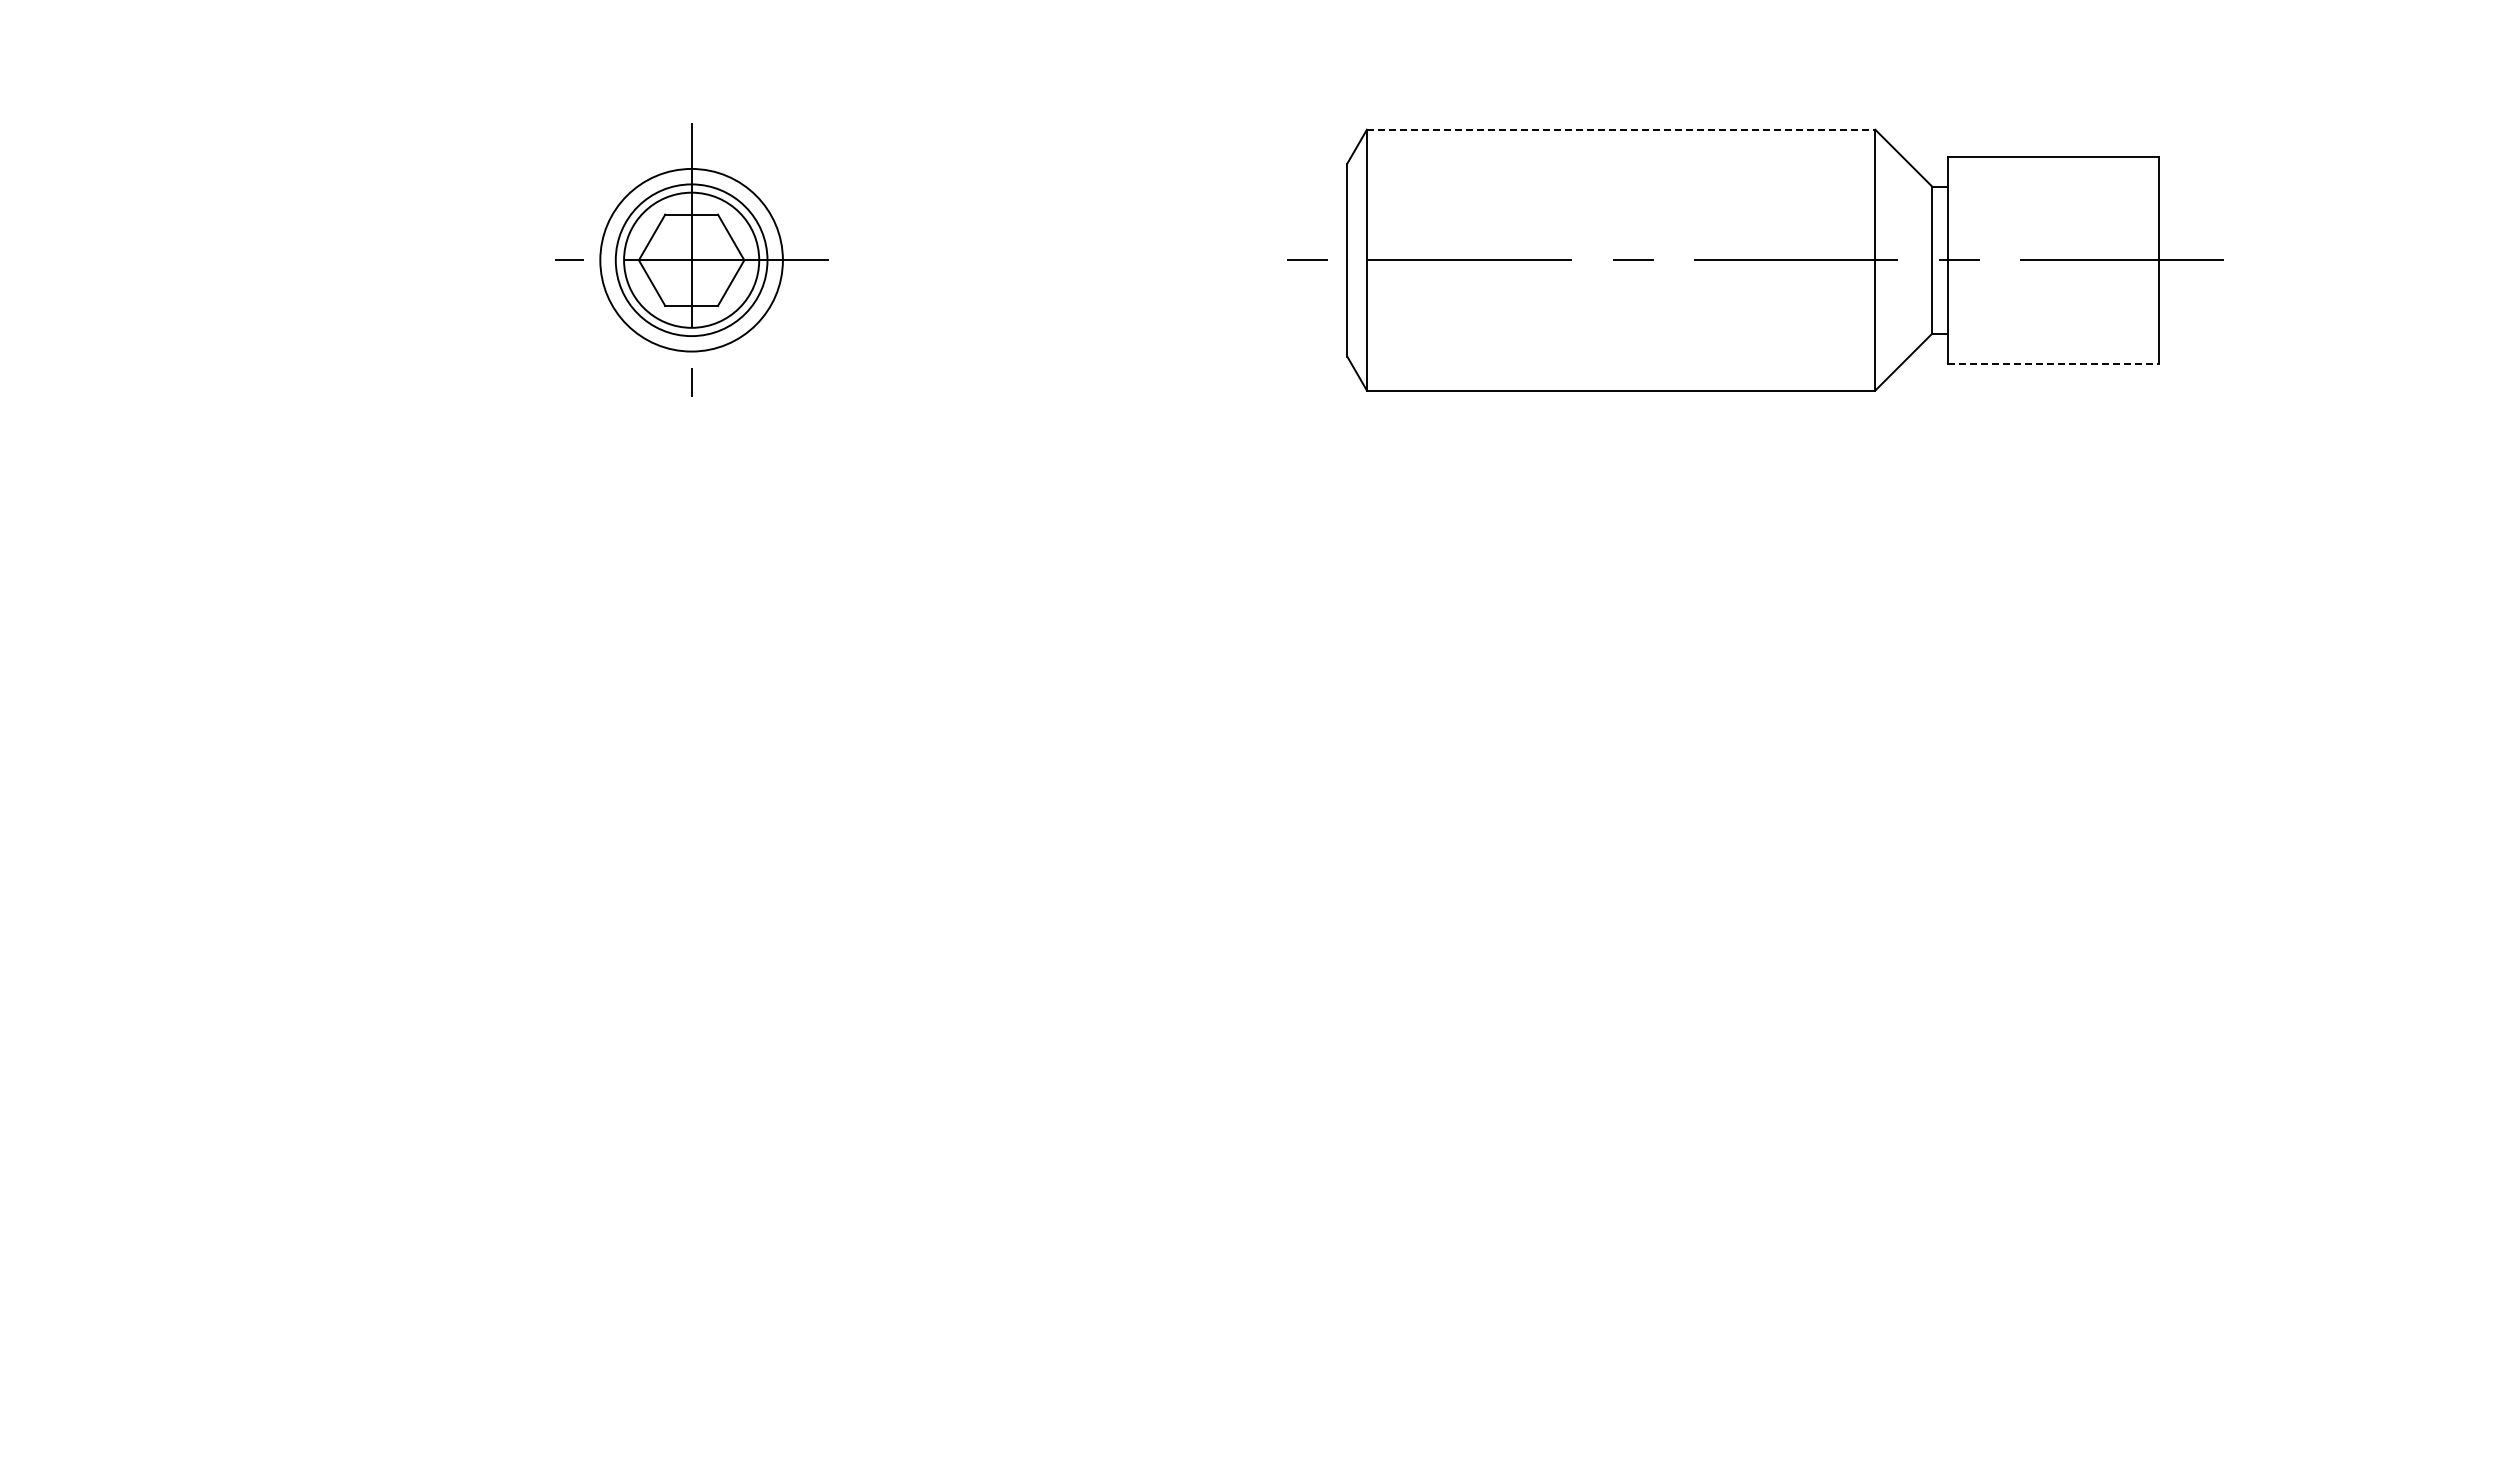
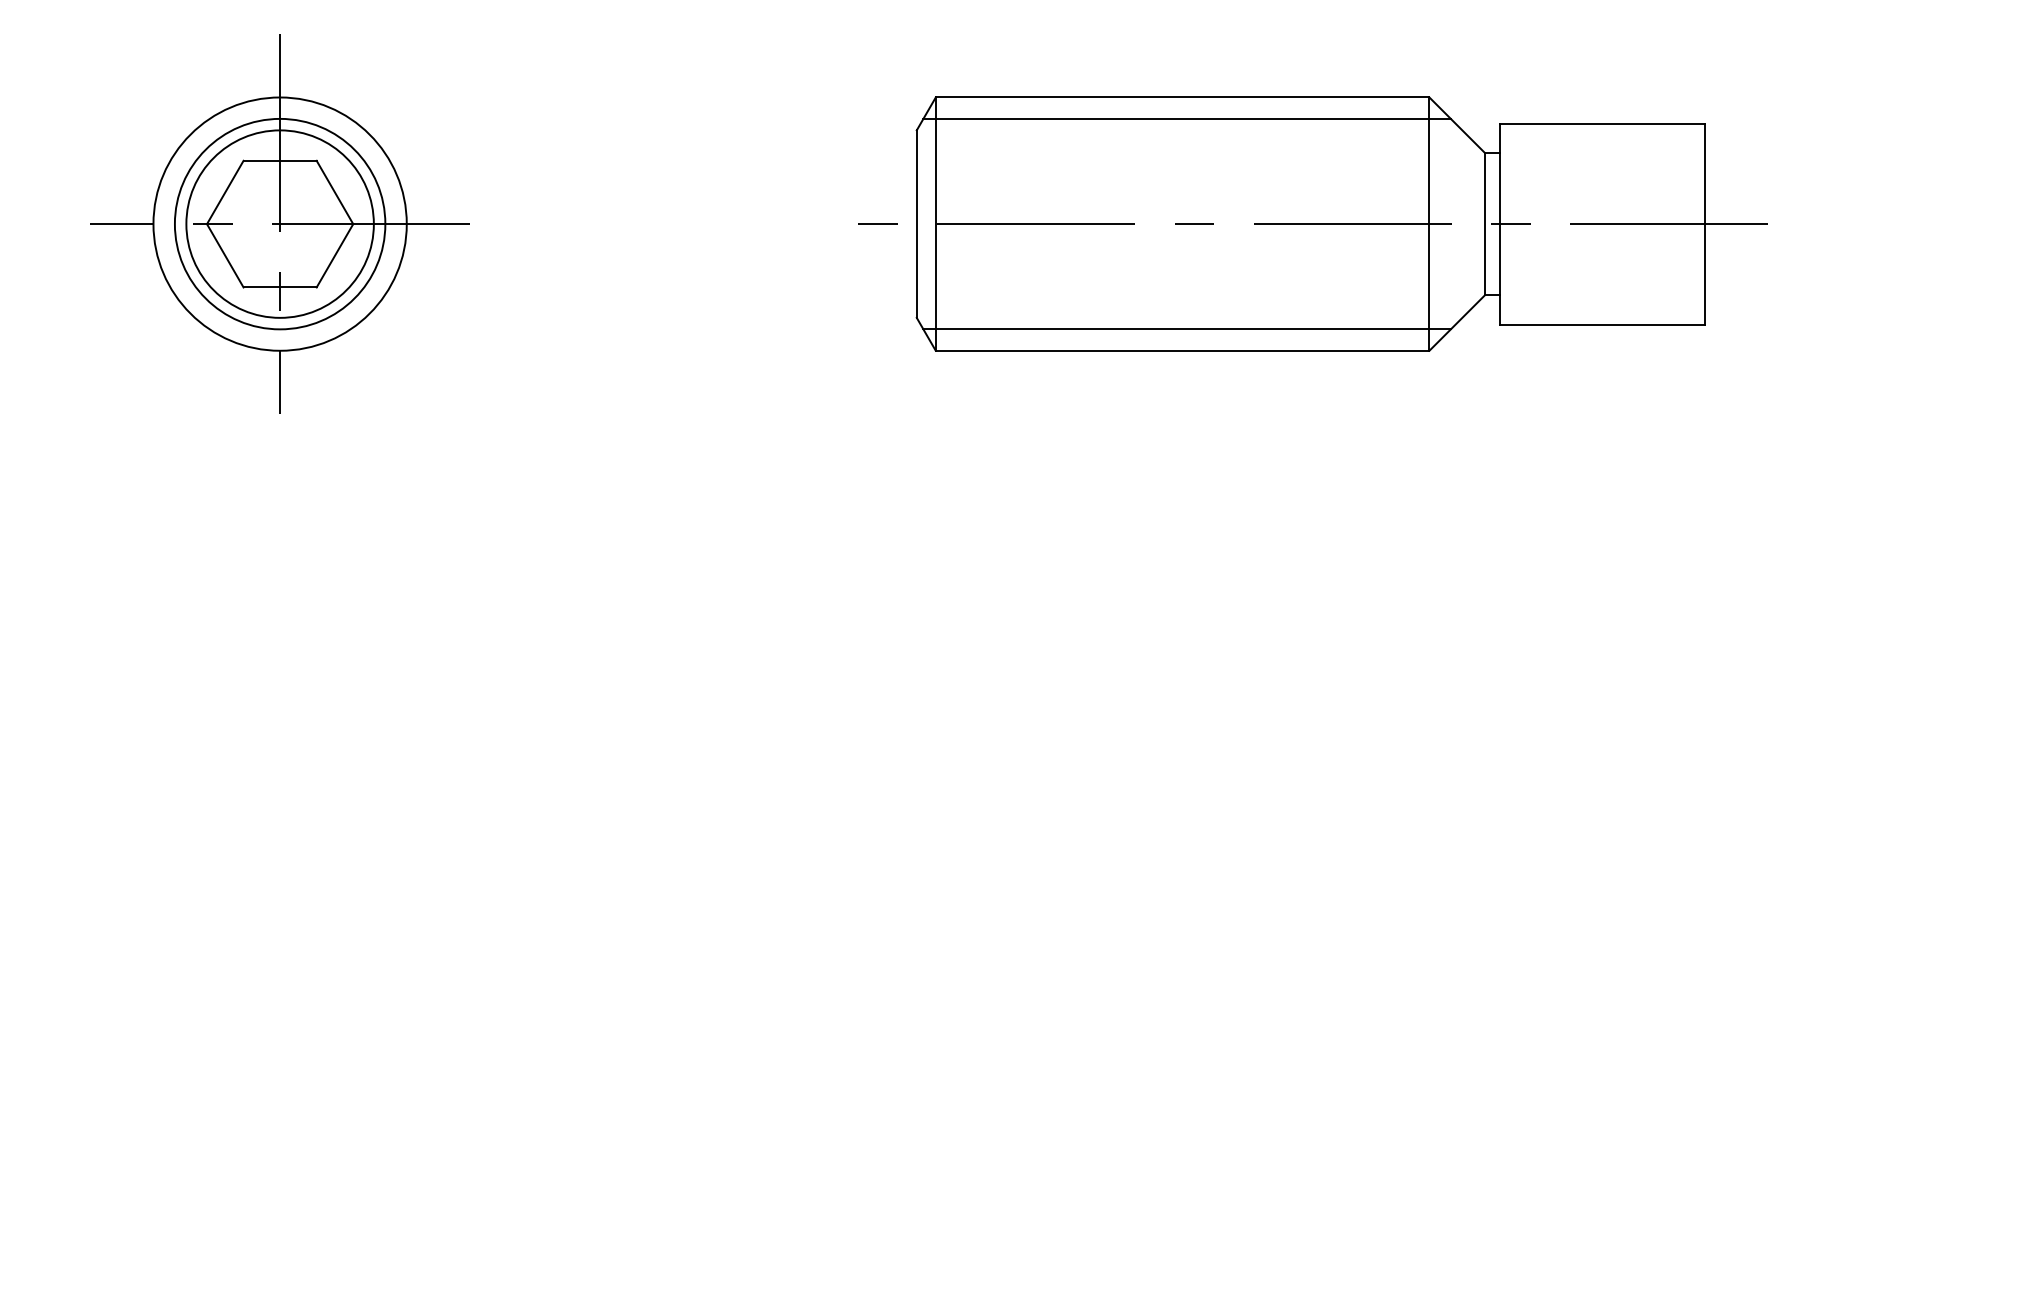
line: (1621, 129) -> (1182, 97), dashed -> solid
line: (1625, 151) -> (1186, 118), added
part: (691, 260) -> (279, 224), size x1.43
line: (2053, 363) -> (1602, 324), dashed -> solid
line: (1625, 368) -> (1186, 329), added

